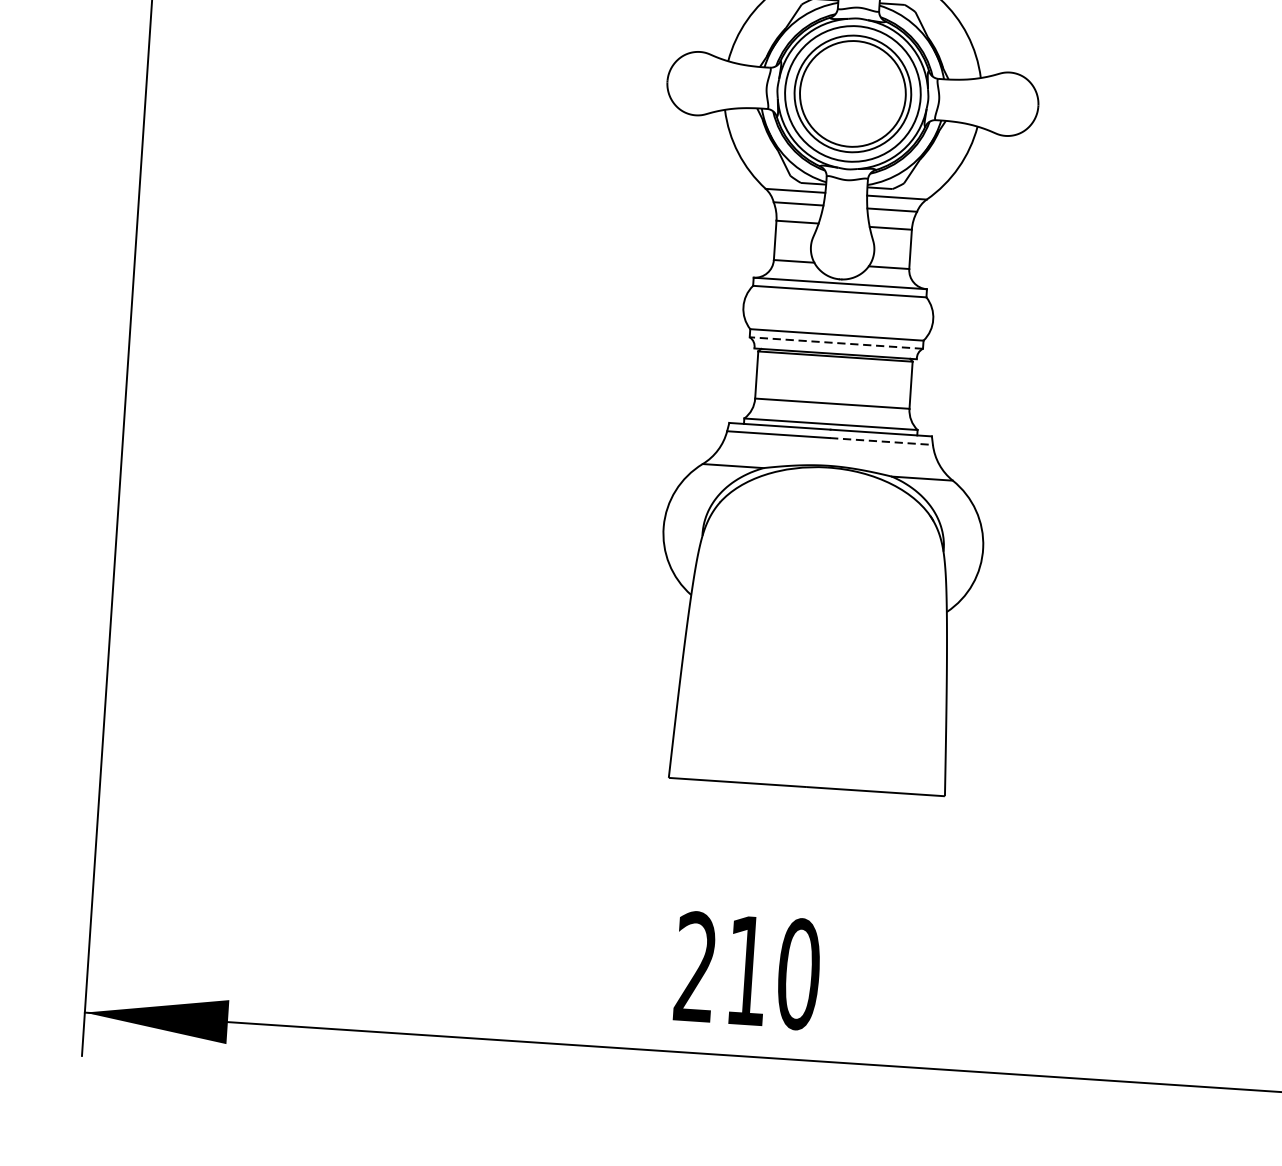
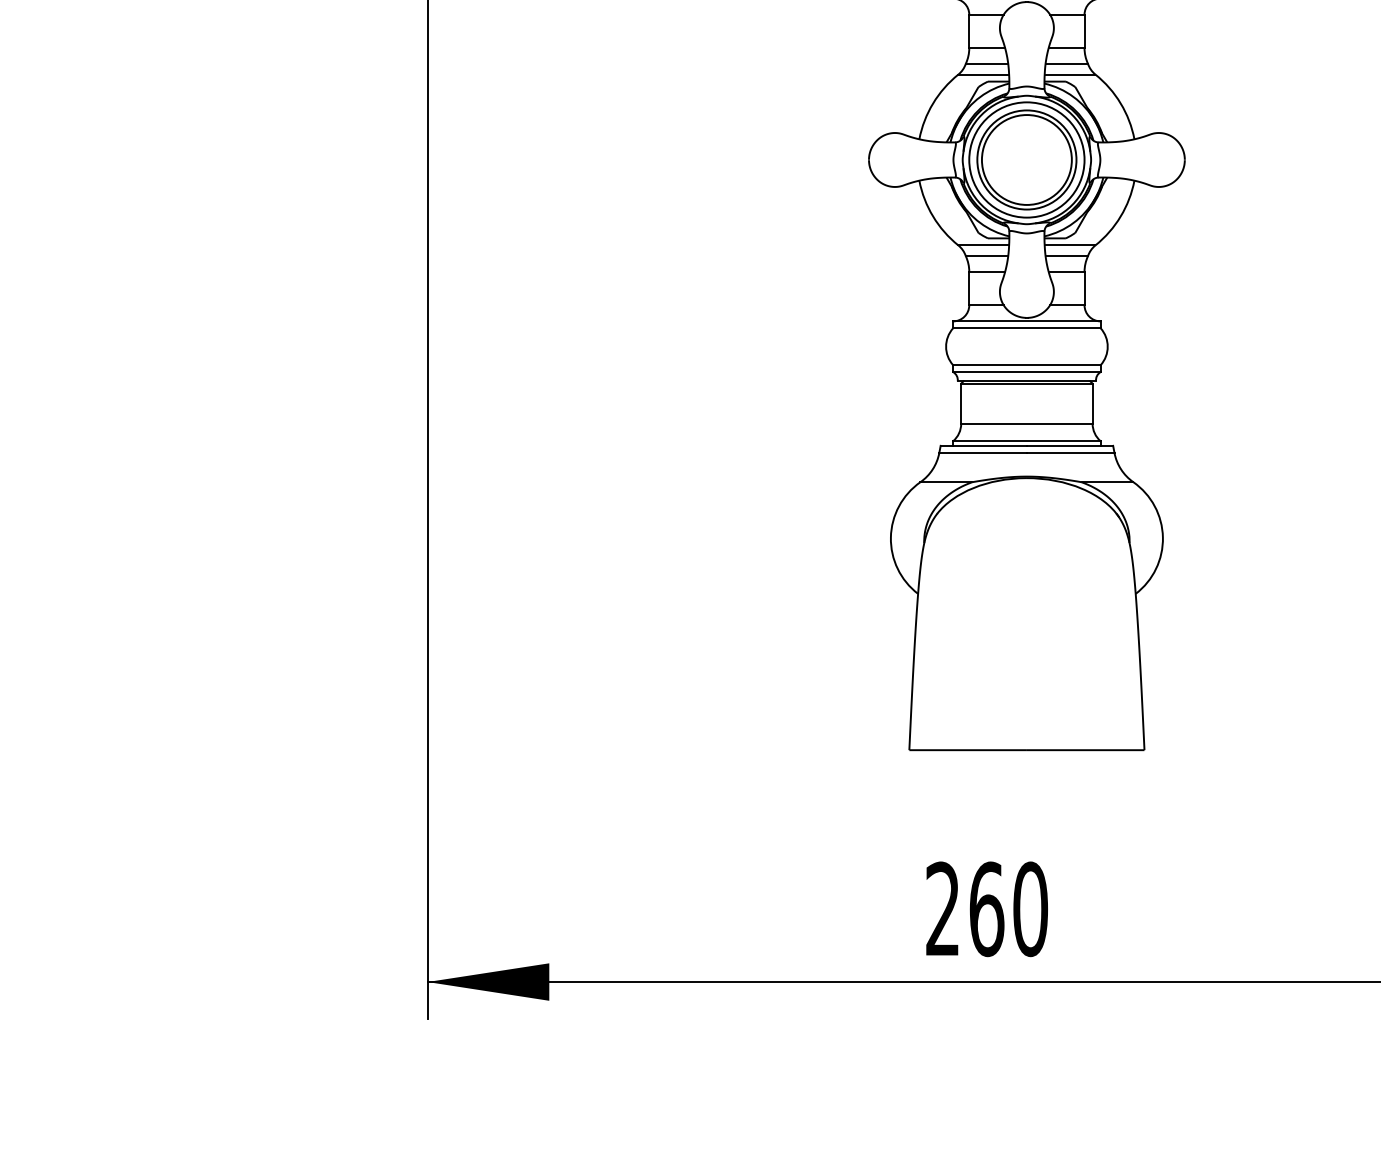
line: (835, 343) -> (1026, 372), dashed -> solid
line: (881, 442) -> (1070, 453), dashed -> solid
text: (746, 971) -> (986, 909), 210 -> 260

